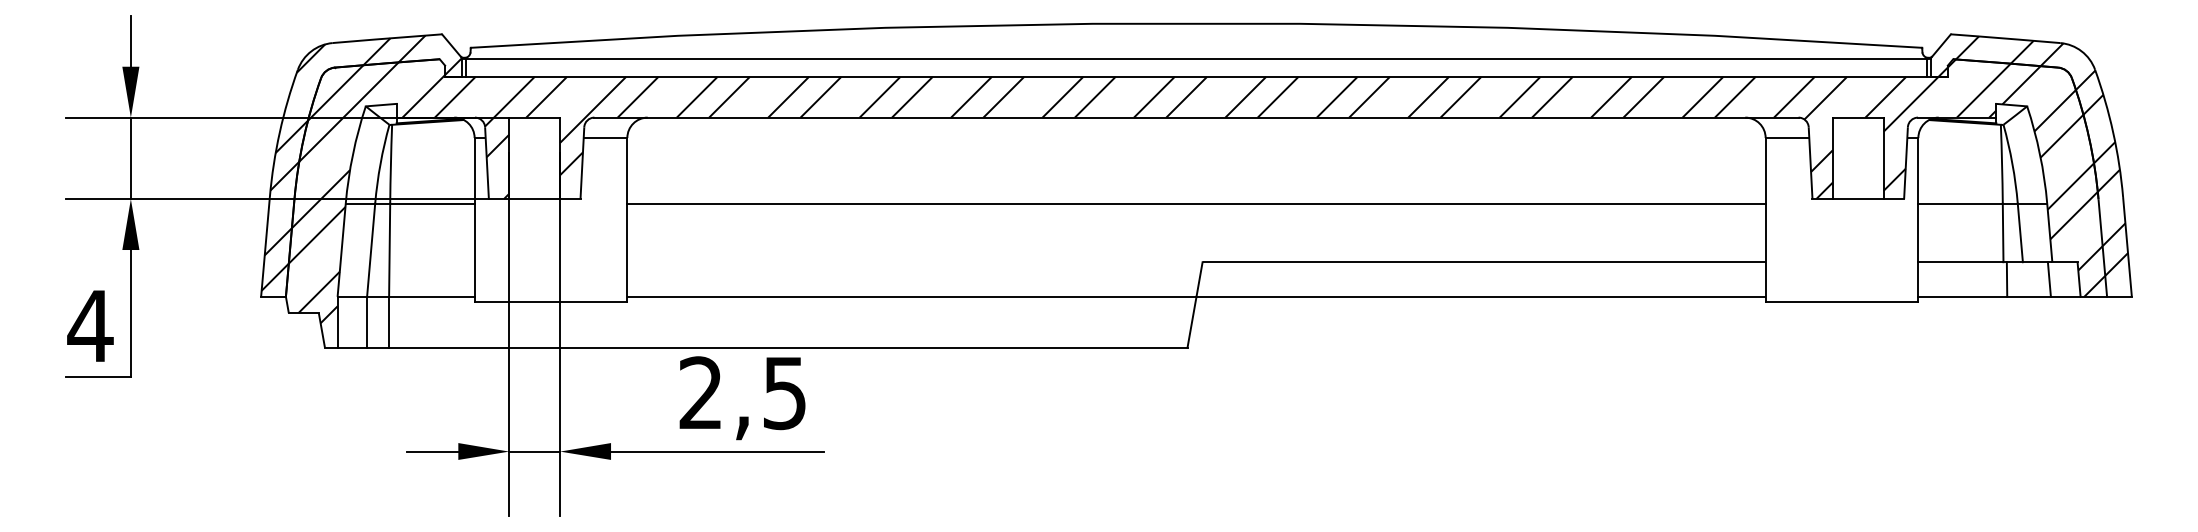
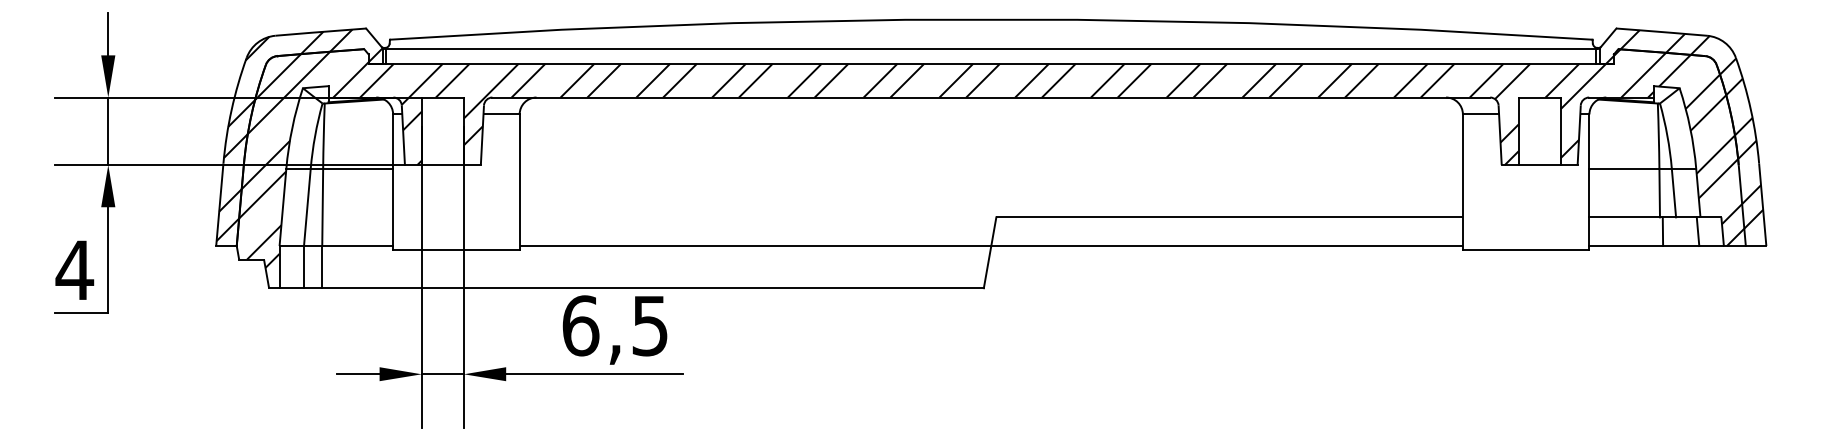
line: (1195, 203) -> (990, 168), removed
text: (700, 392) -> (580, 325), 2,5 -> 6,5

